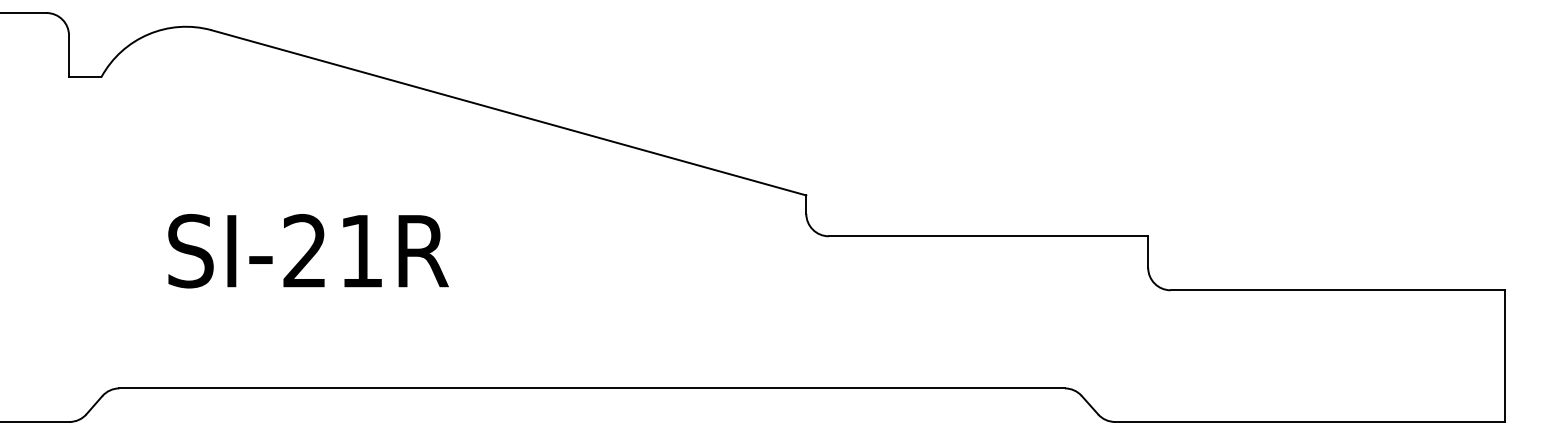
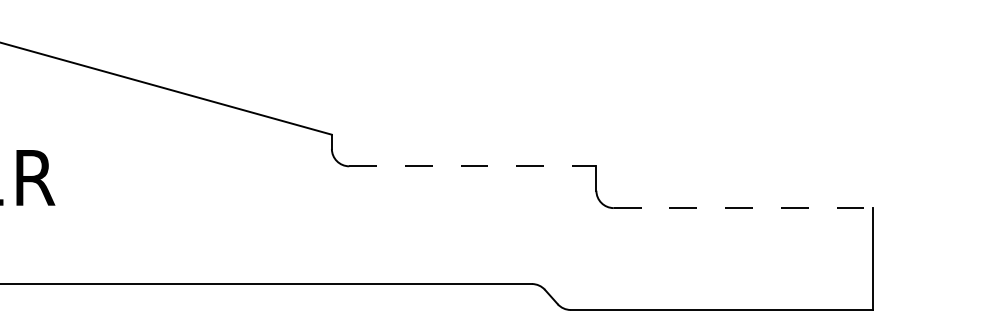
line: (988, 236) -> (472, 166), solid -> dashed
line: (1338, 290) -> (743, 208), solid -> dashed

